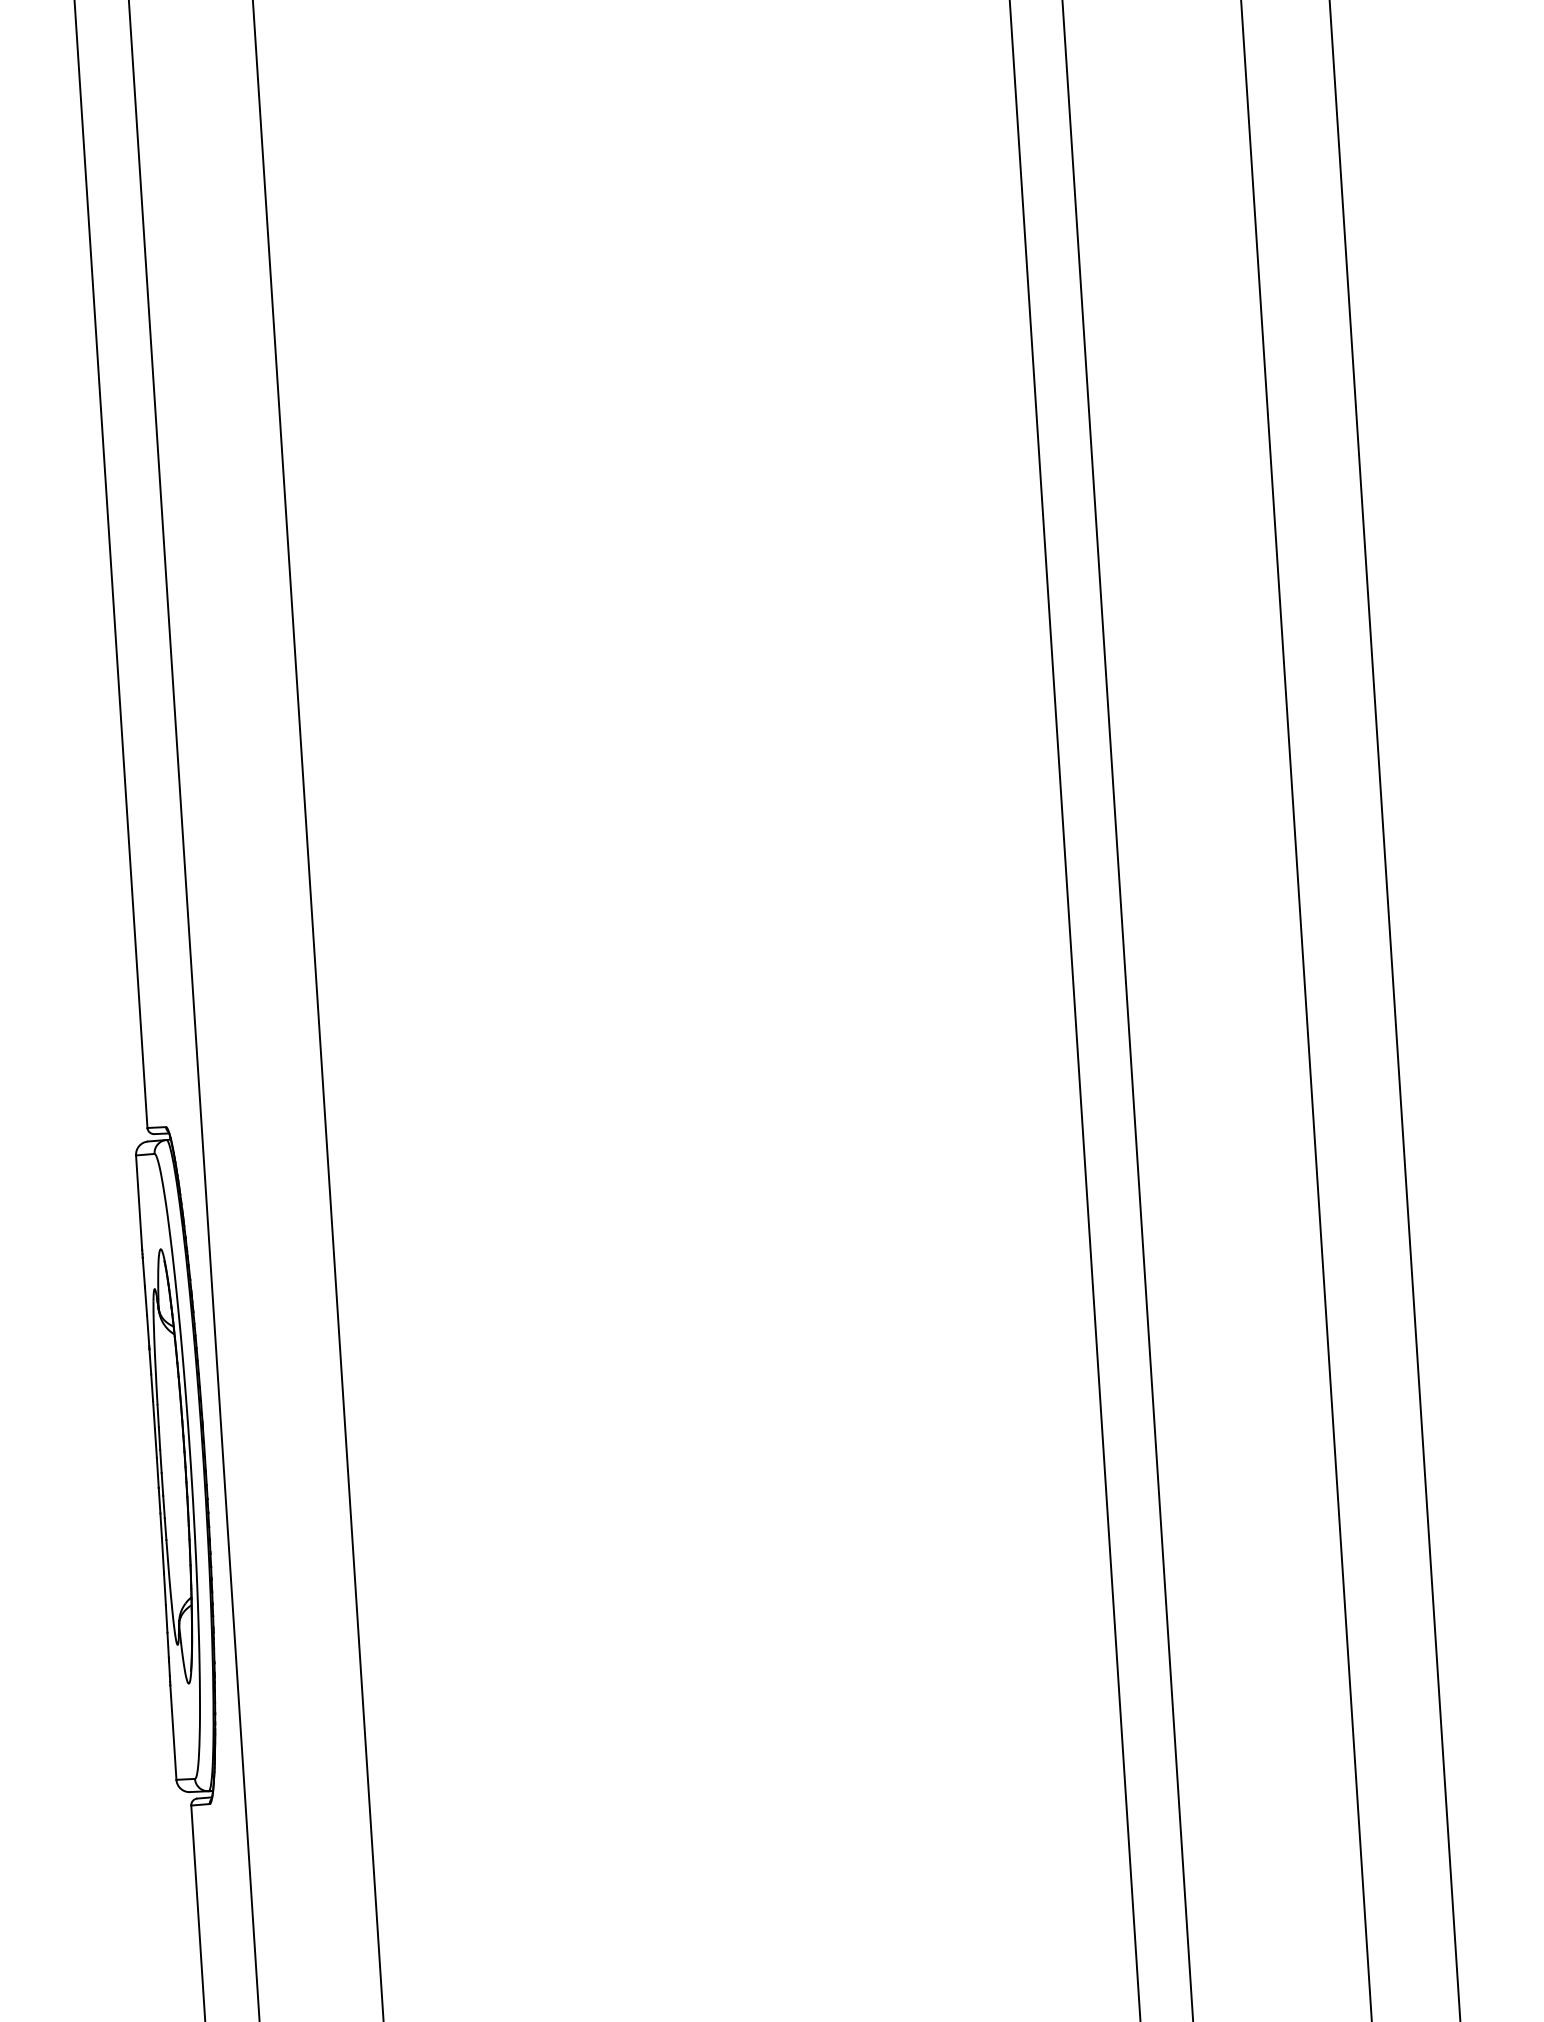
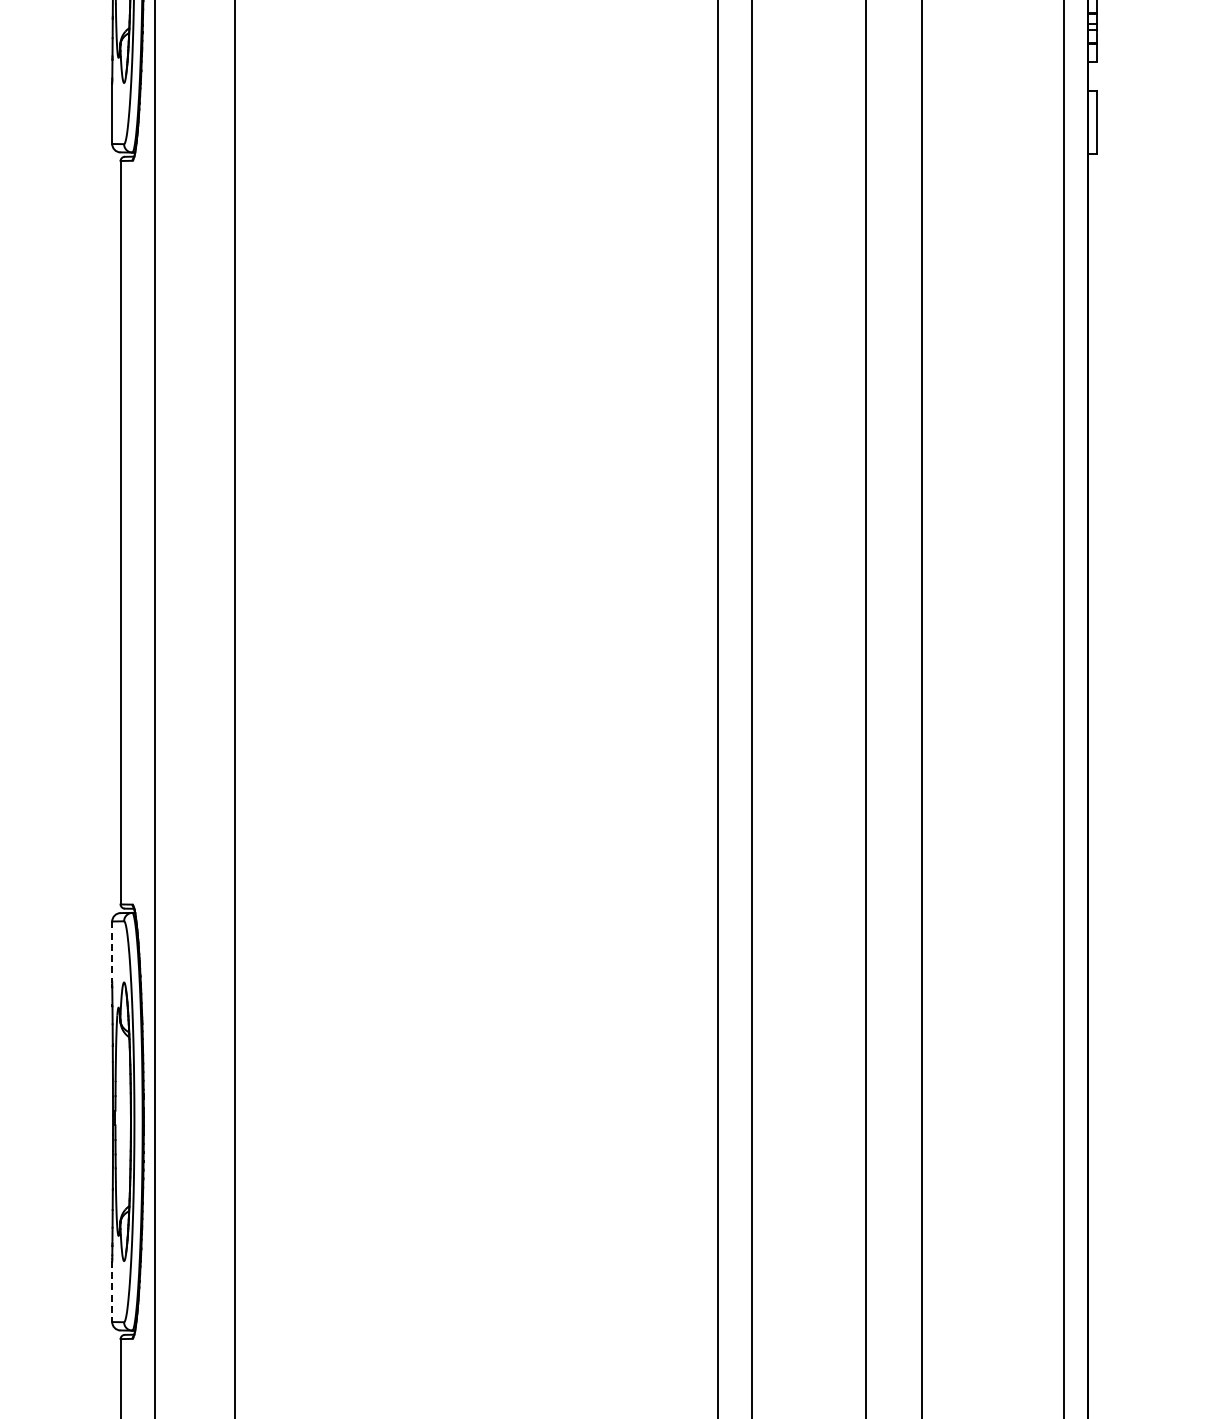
line: (139, 1203) -> (112, 952), solid -> dashed
line: (173, 1732) -> (112, 1291), solid -> dashed

